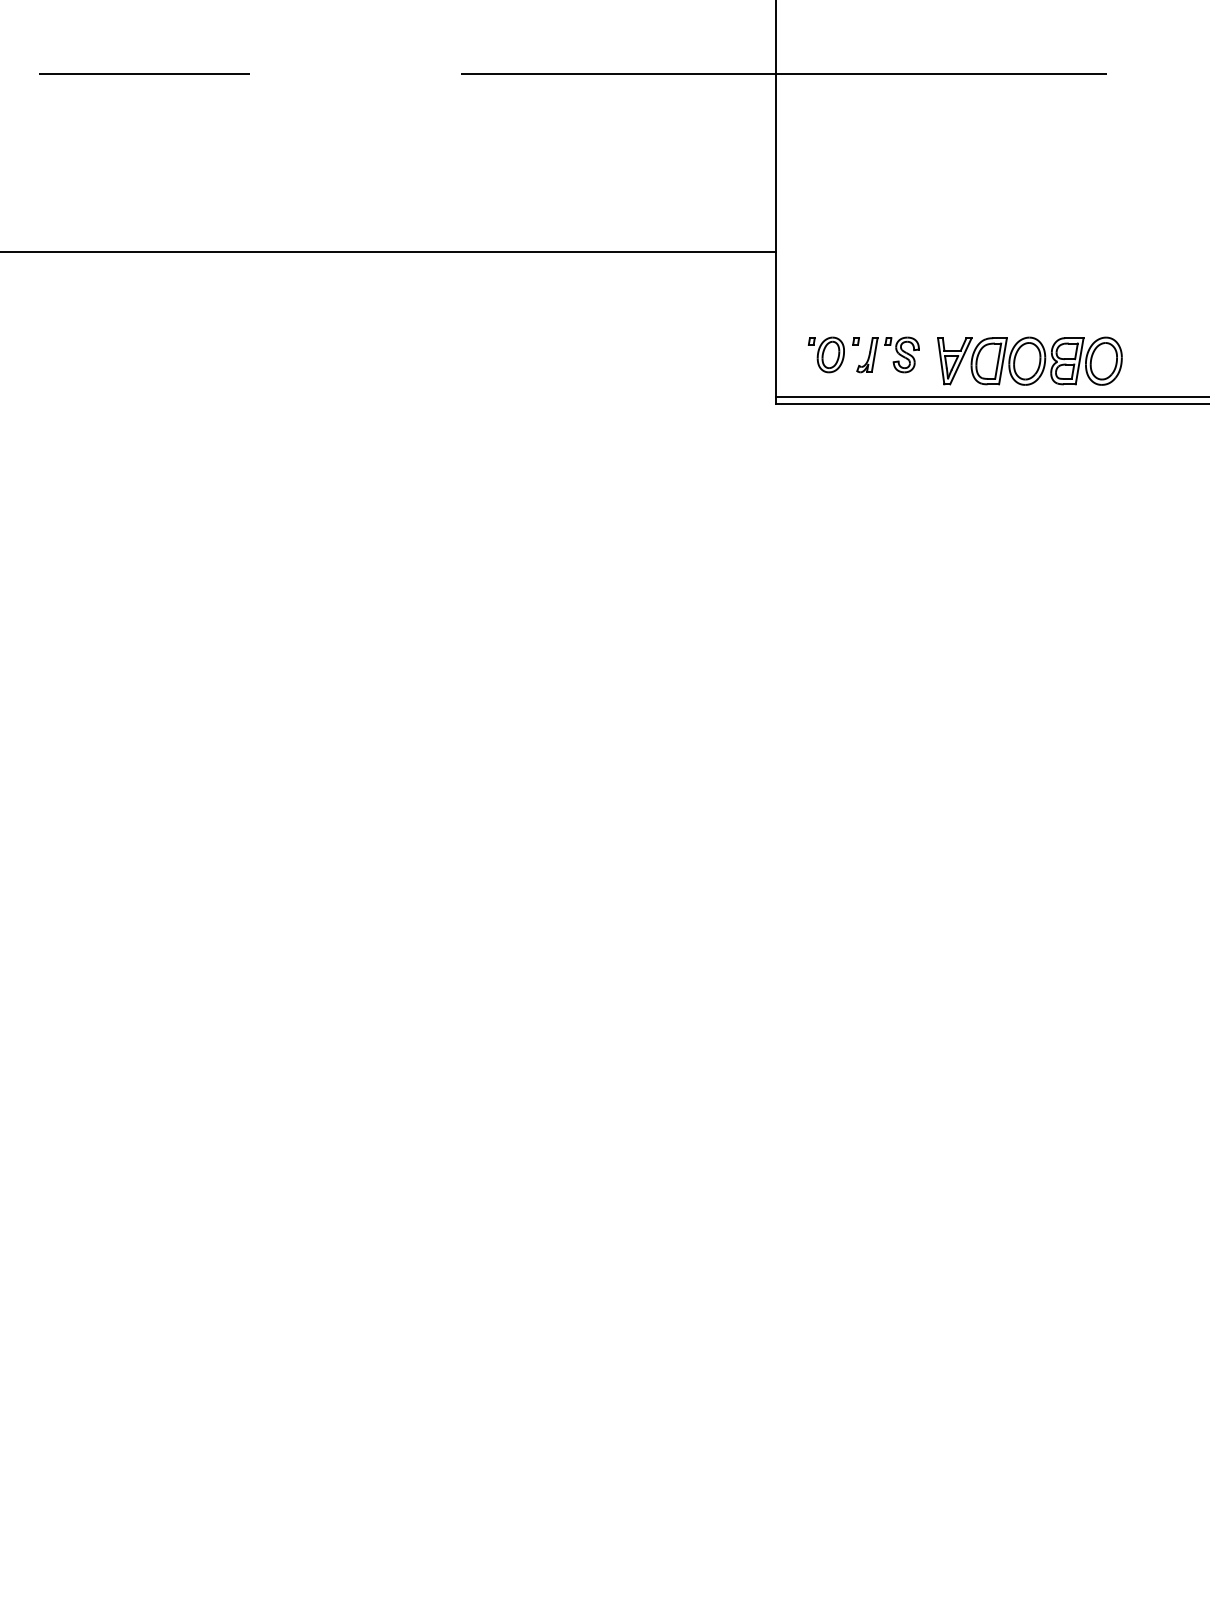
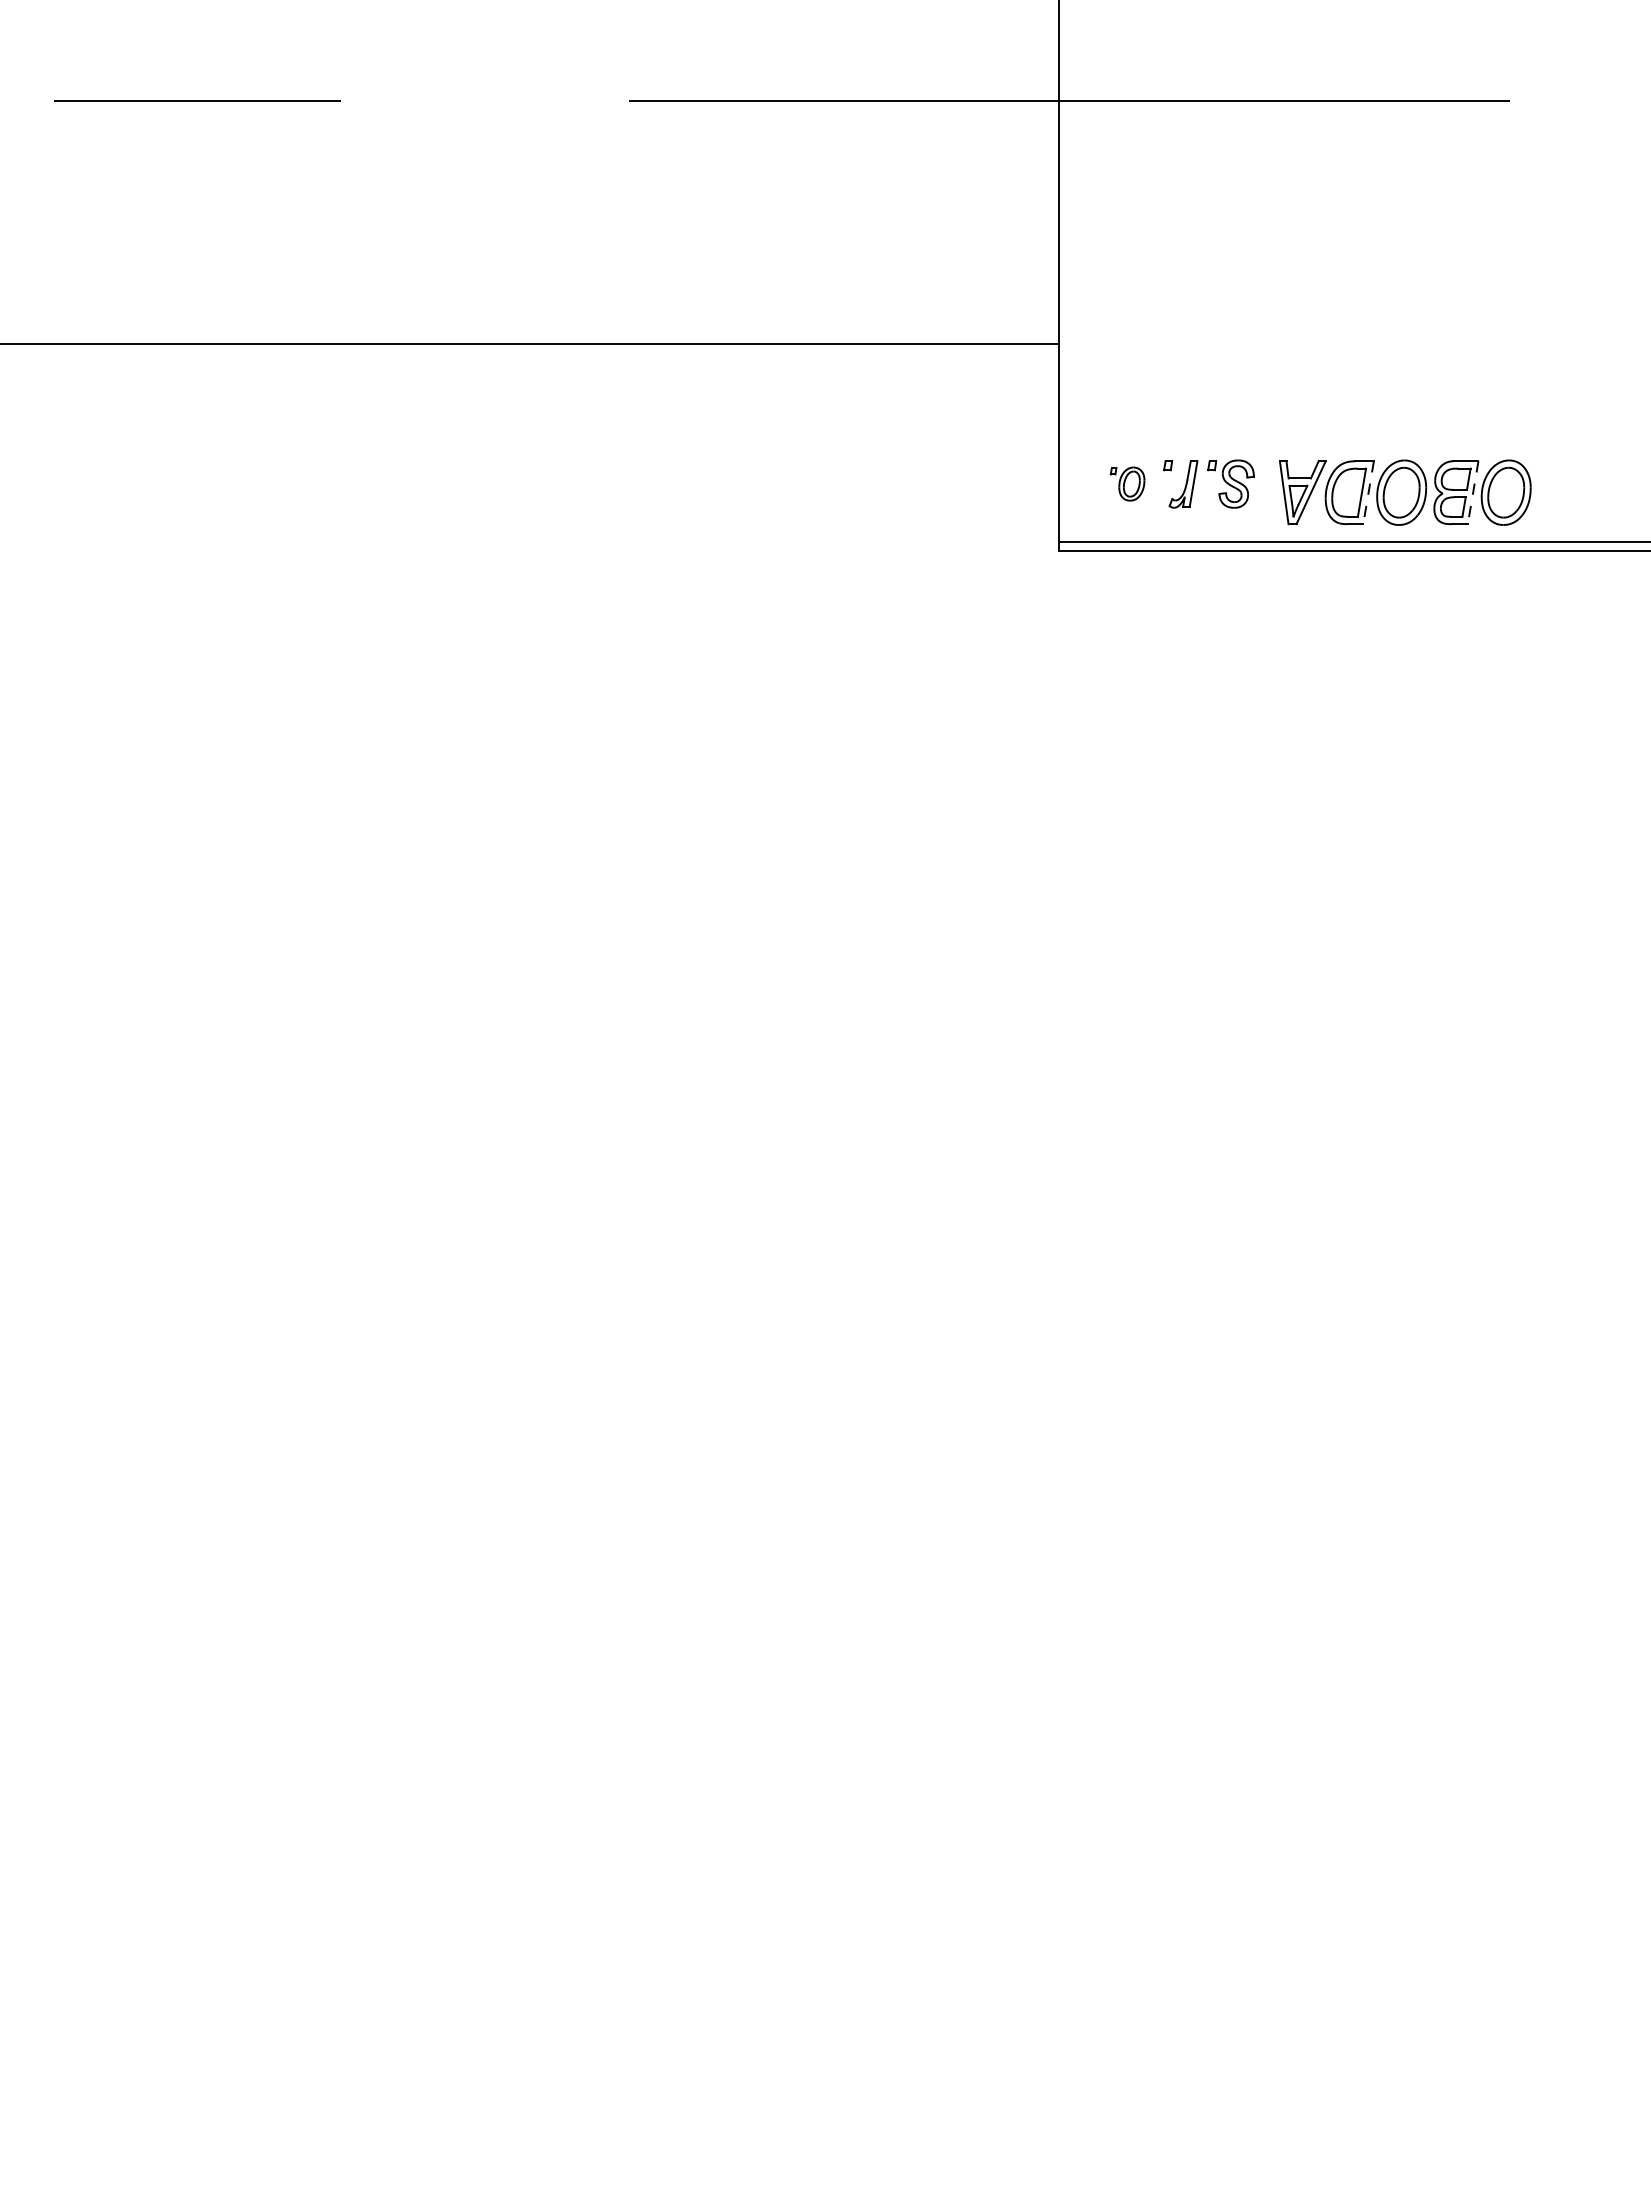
part: (826, 354) -> (1127, 483), size x0.7
line: (1002, 361) -> (1368, 492), solid -> dashed
line: (1079, 361) -> (1473, 492), solid -> dashed

